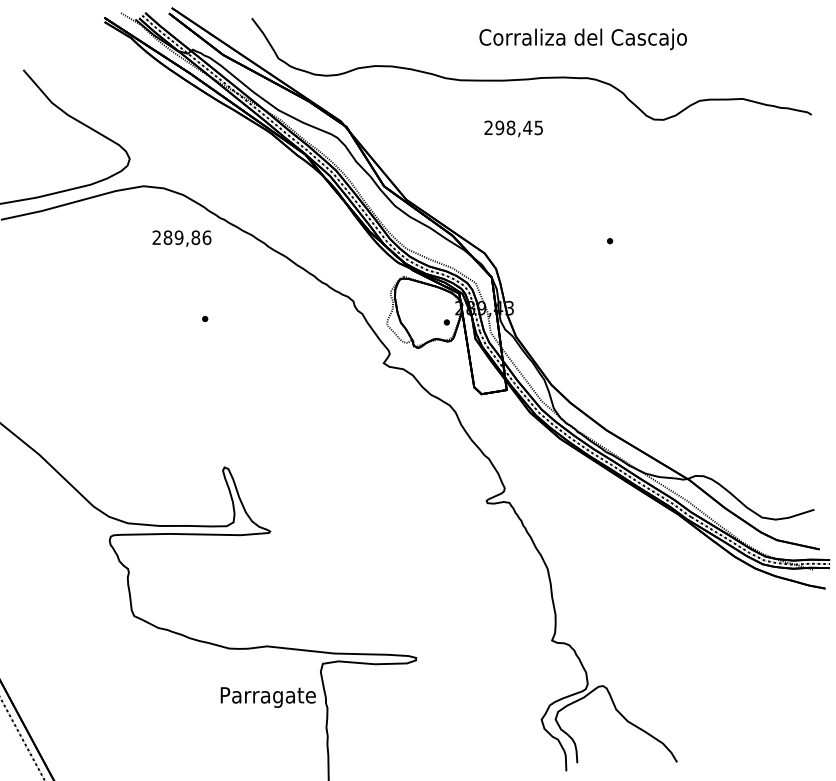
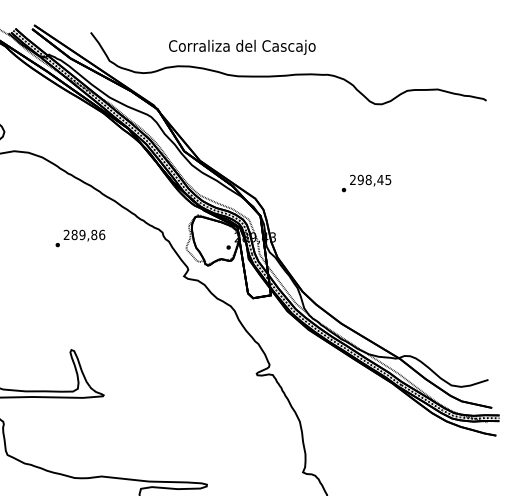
text: (582, 39) -> (241, 47), moved
text: (513, 128) -> (370, 180), moved
text: (181, 238) -> (84, 235), moved

